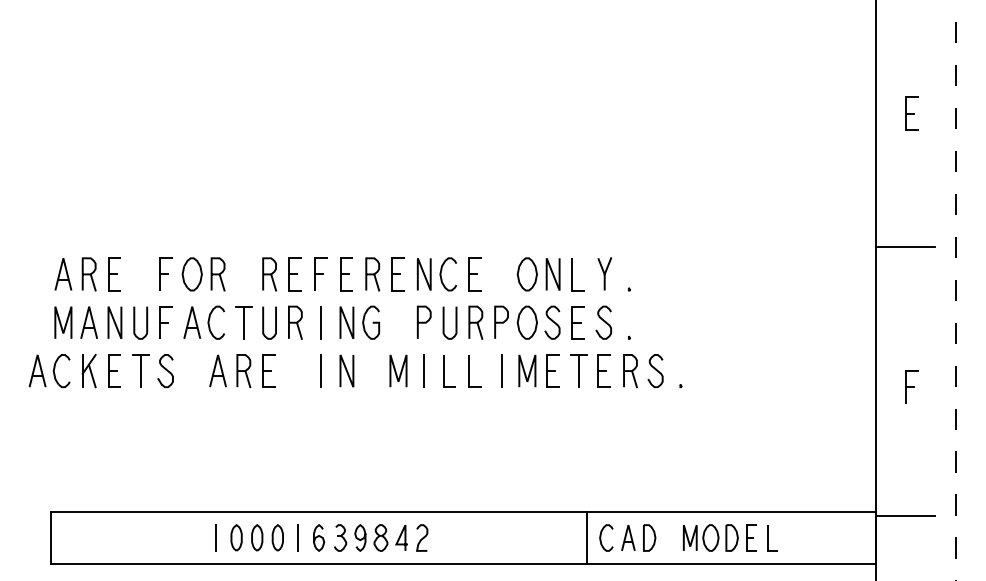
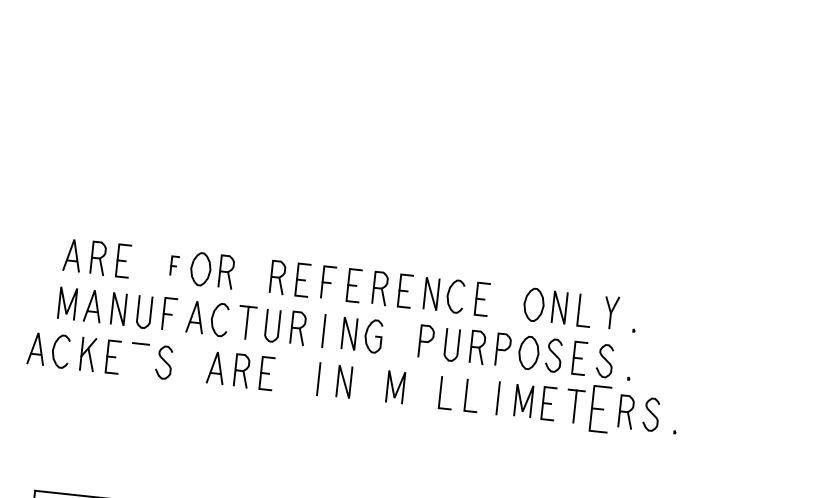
part: (165, 273) -> (174, 265), size x0.6
line: (140, 370) -> (139, 359), removed
line: (424, 370) -> (421, 389), removed
part: (603, 370) -> (599, 408), size x1.4

